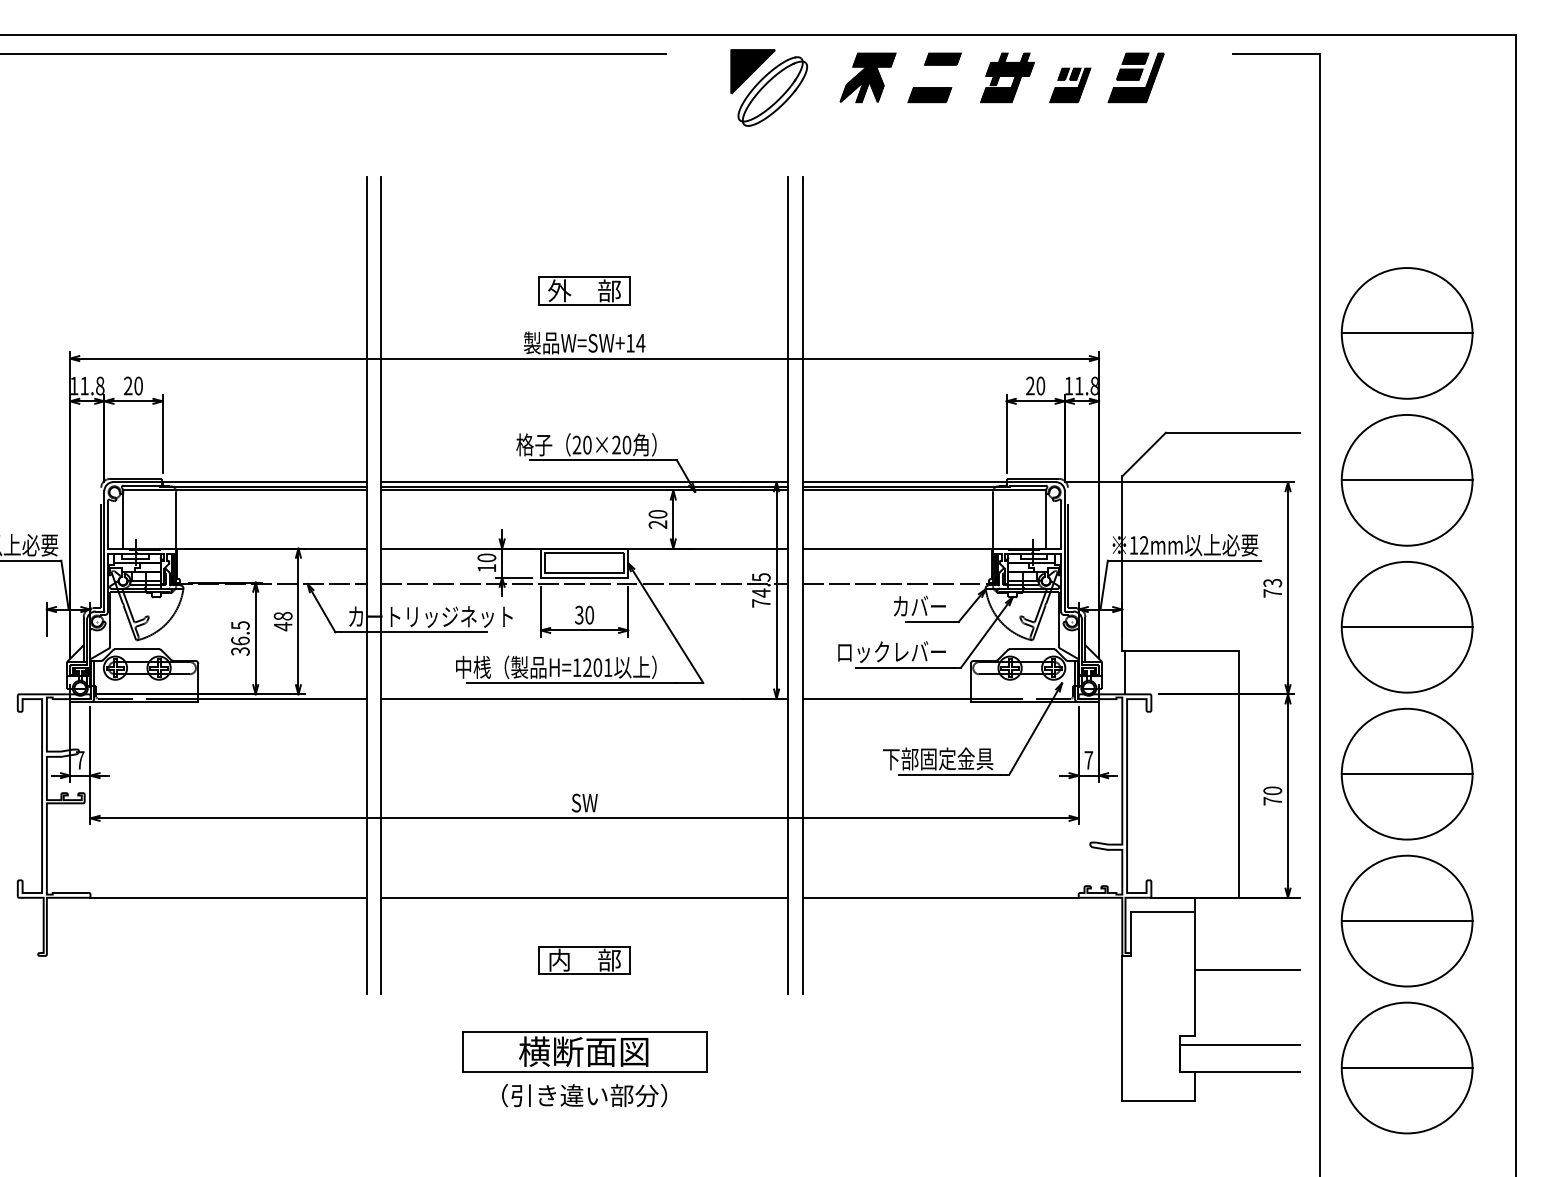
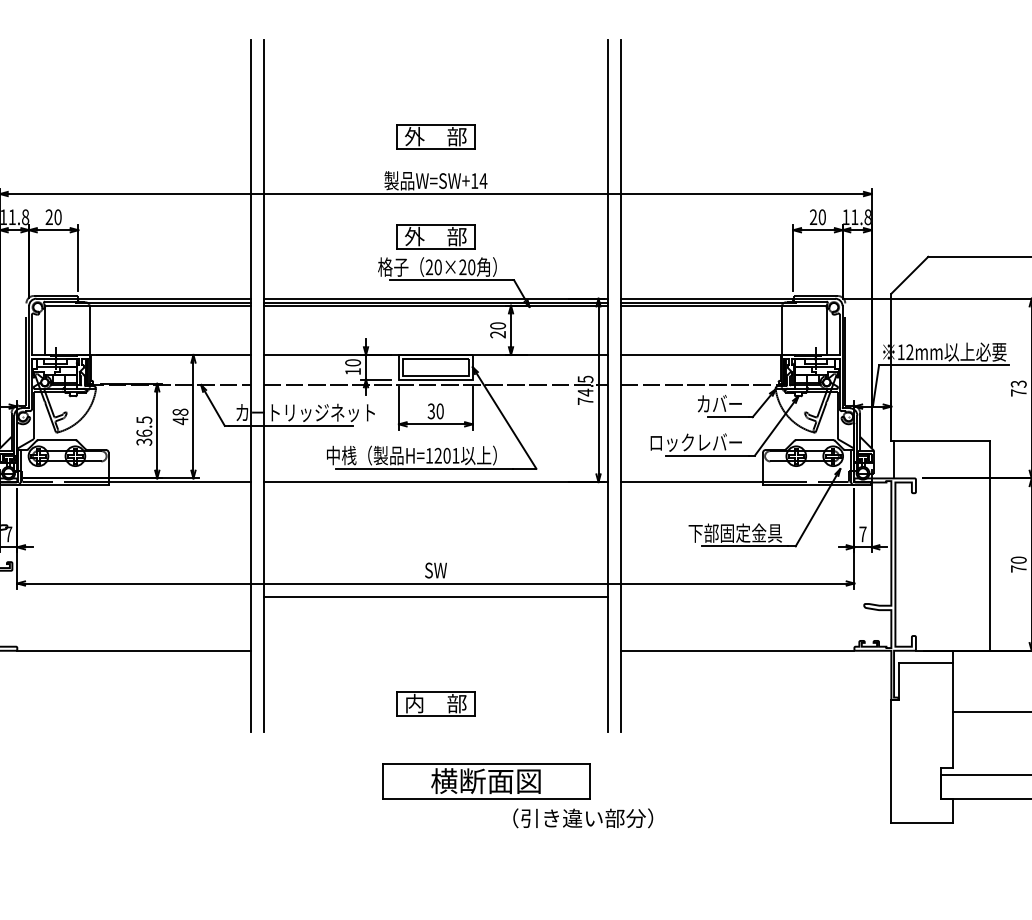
part: (584, 408) -> (435, 236), added
line: (584, 897) -> (435, 597), moved
part: (584, 1051) -> (486, 780), moved
text: (584, 1095) -> (583, 818), moved

